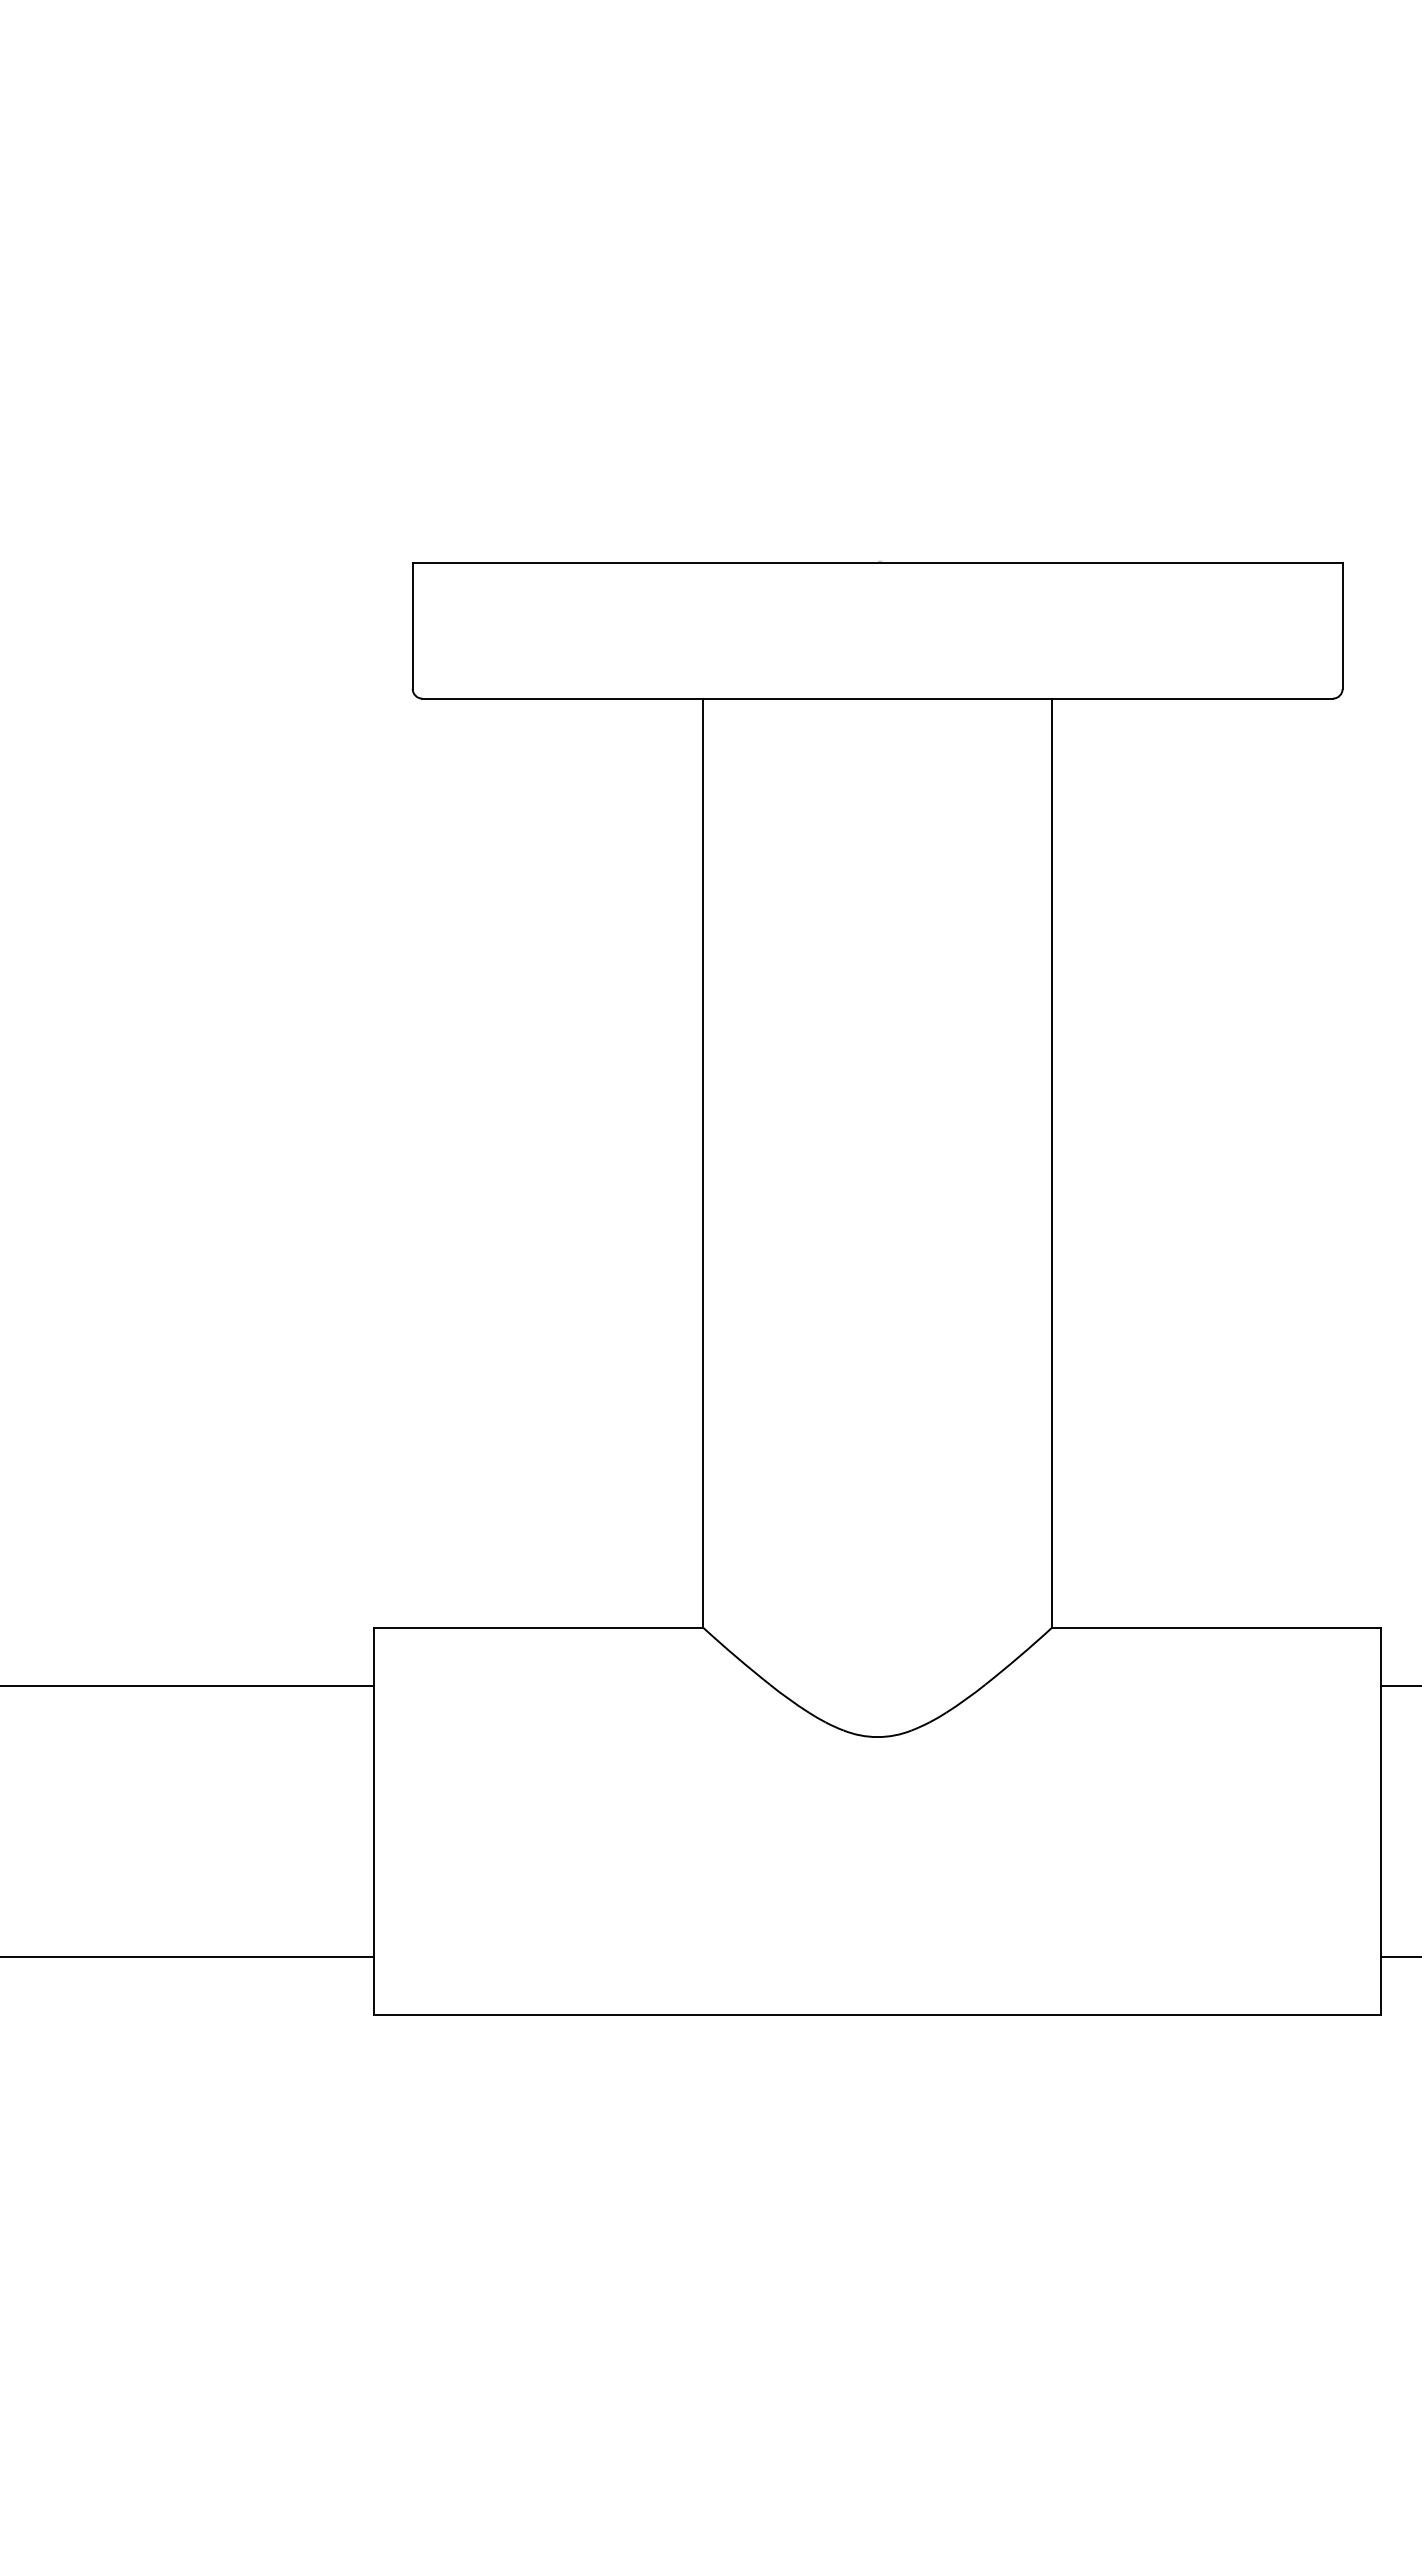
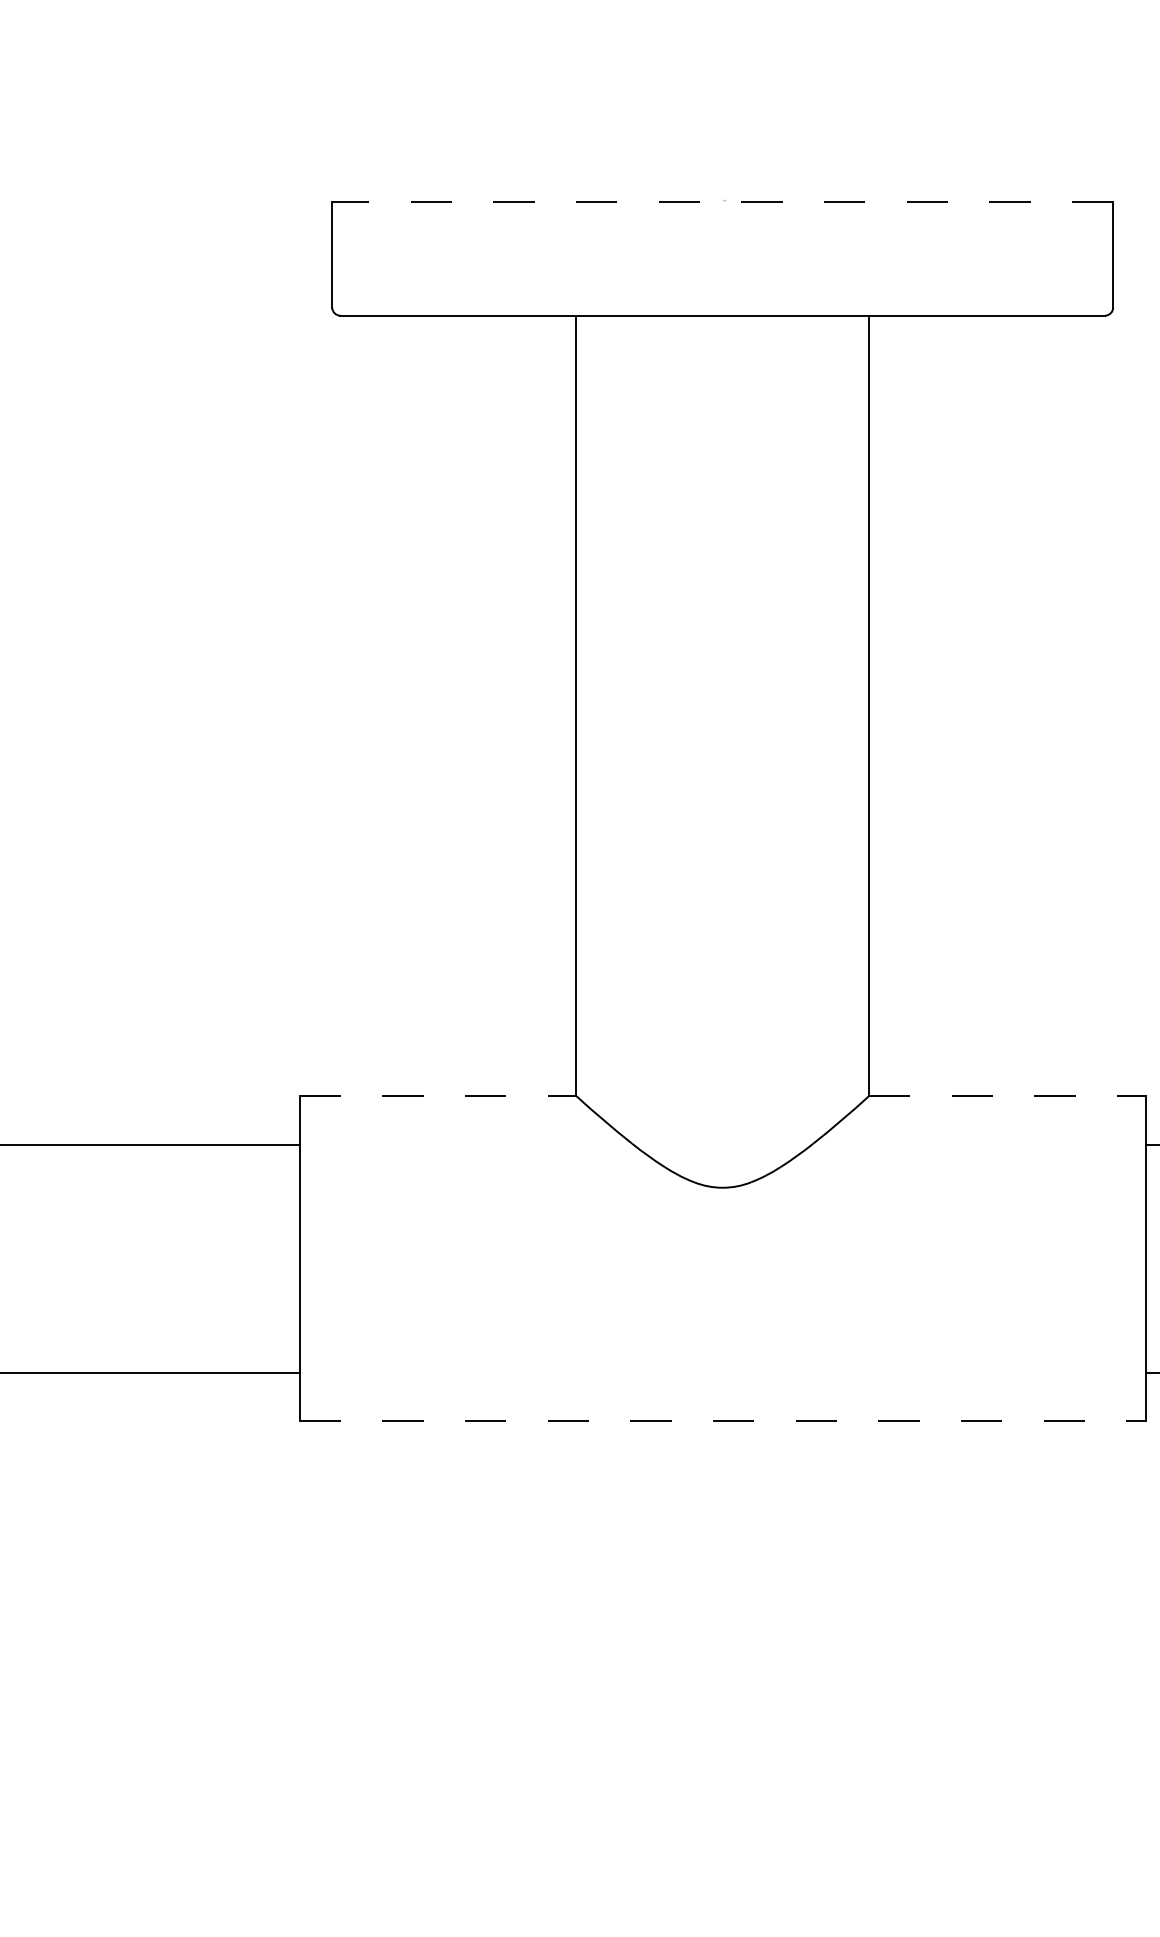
line: (877, 563) -> (722, 202), solid -> dashed
line: (538, 1627) -> (437, 1095), solid -> dashed
line: (1216, 1627) -> (1007, 1095), solid -> dashed
line: (877, 2015) -> (722, 1421), solid -> dashed

